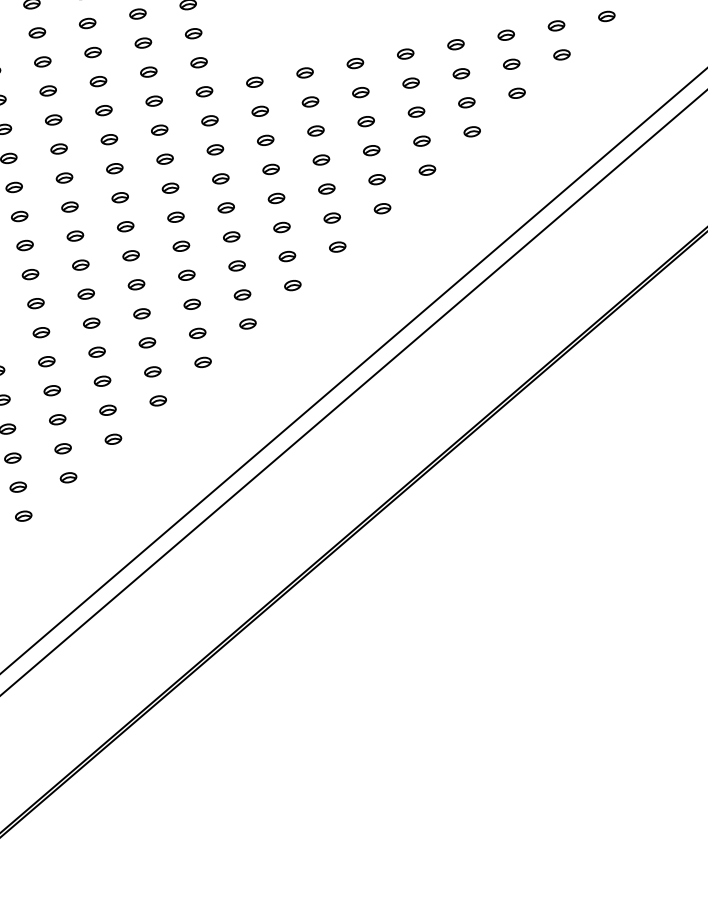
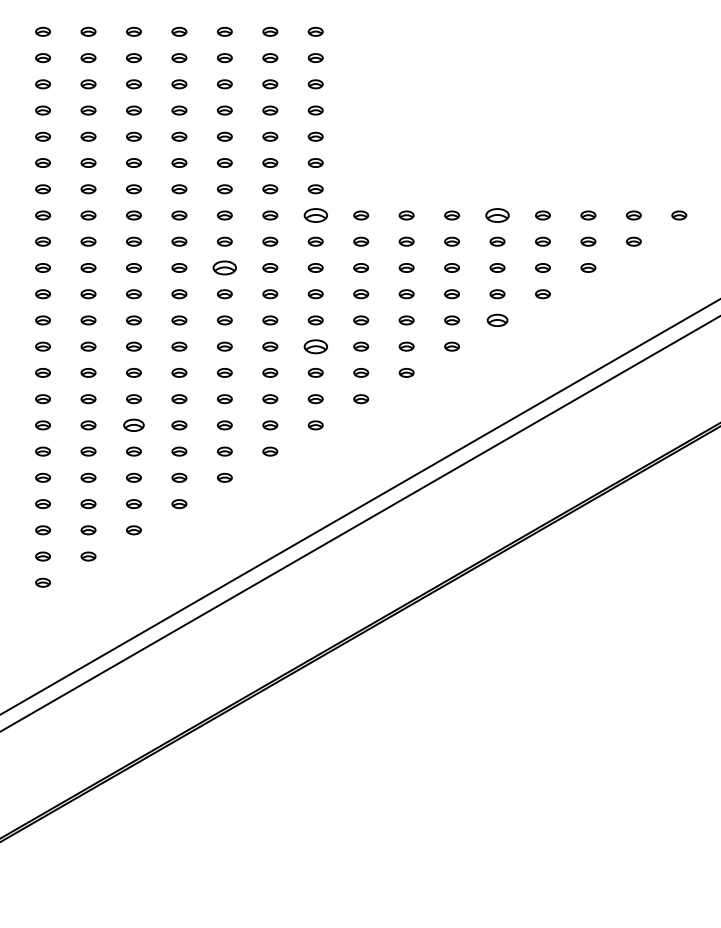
part: (405, 54) -> (497, 215), size x1.6
part: (204, 91) -> (315, 215), size x1.6
part: (114, 168) -> (224, 267), size x1.6
part: (427, 170) -> (497, 320), size x1.4
part: (231, 236) -> (315, 346), size x1.6
part: (46, 361) -> (133, 425), size x1.4

